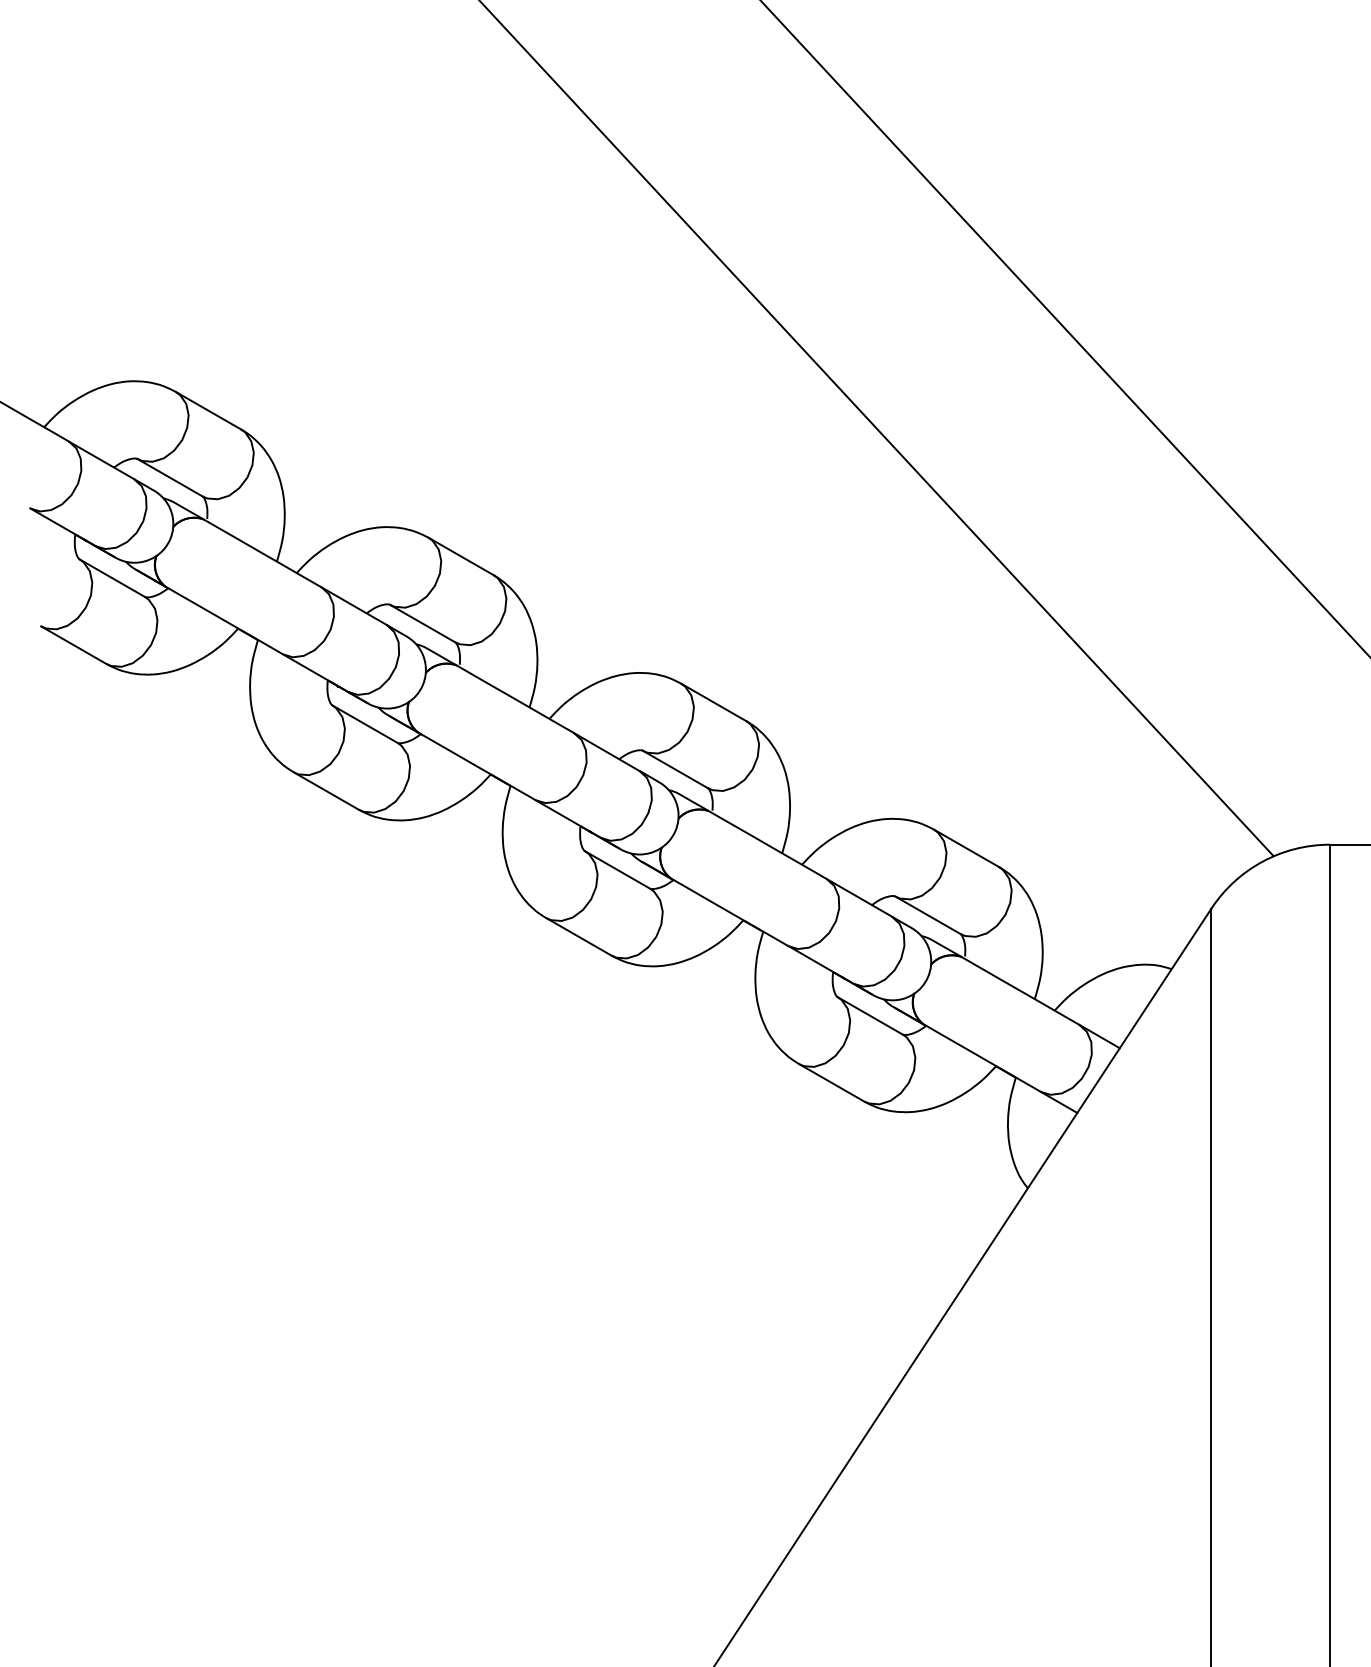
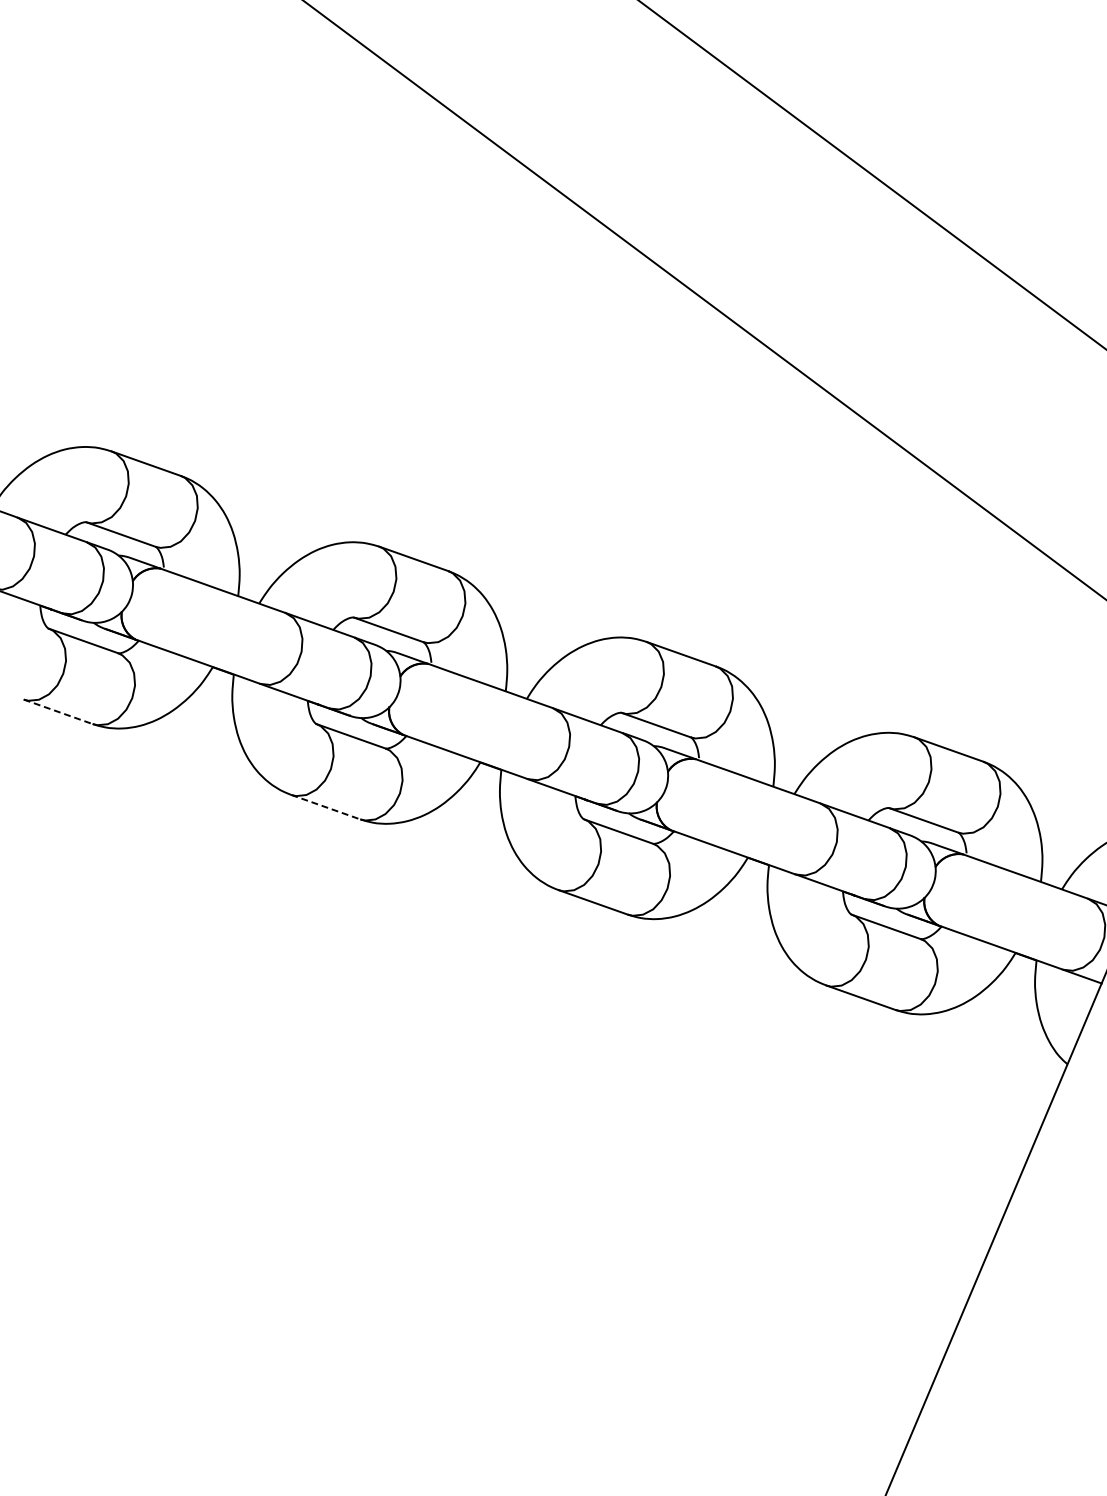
line: (73, 645) -> (58, 712), solid -> dashed
line: (326, 791) -> (326, 807), solid -> dashed

